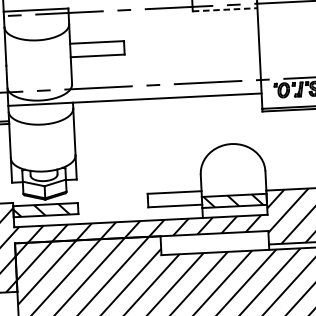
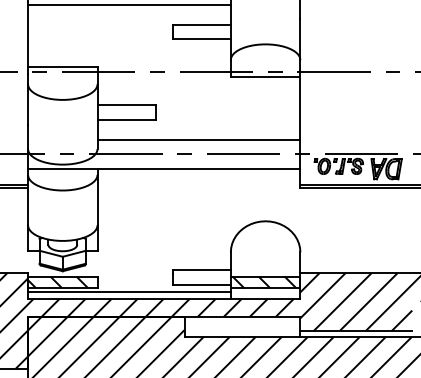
line: (224, 9) -> (265, 76), dashed -> solid
line: (165, 71) -> (198, 139), added
line: (108, 216) -> (129, 292), added

